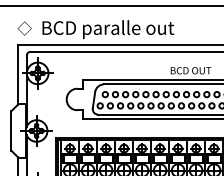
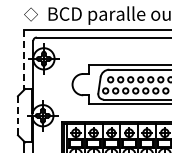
line: (17, 75) -> (23, 60), solid -> dashed
line: (11, 130) -> (18, 115), solid -> dashed

